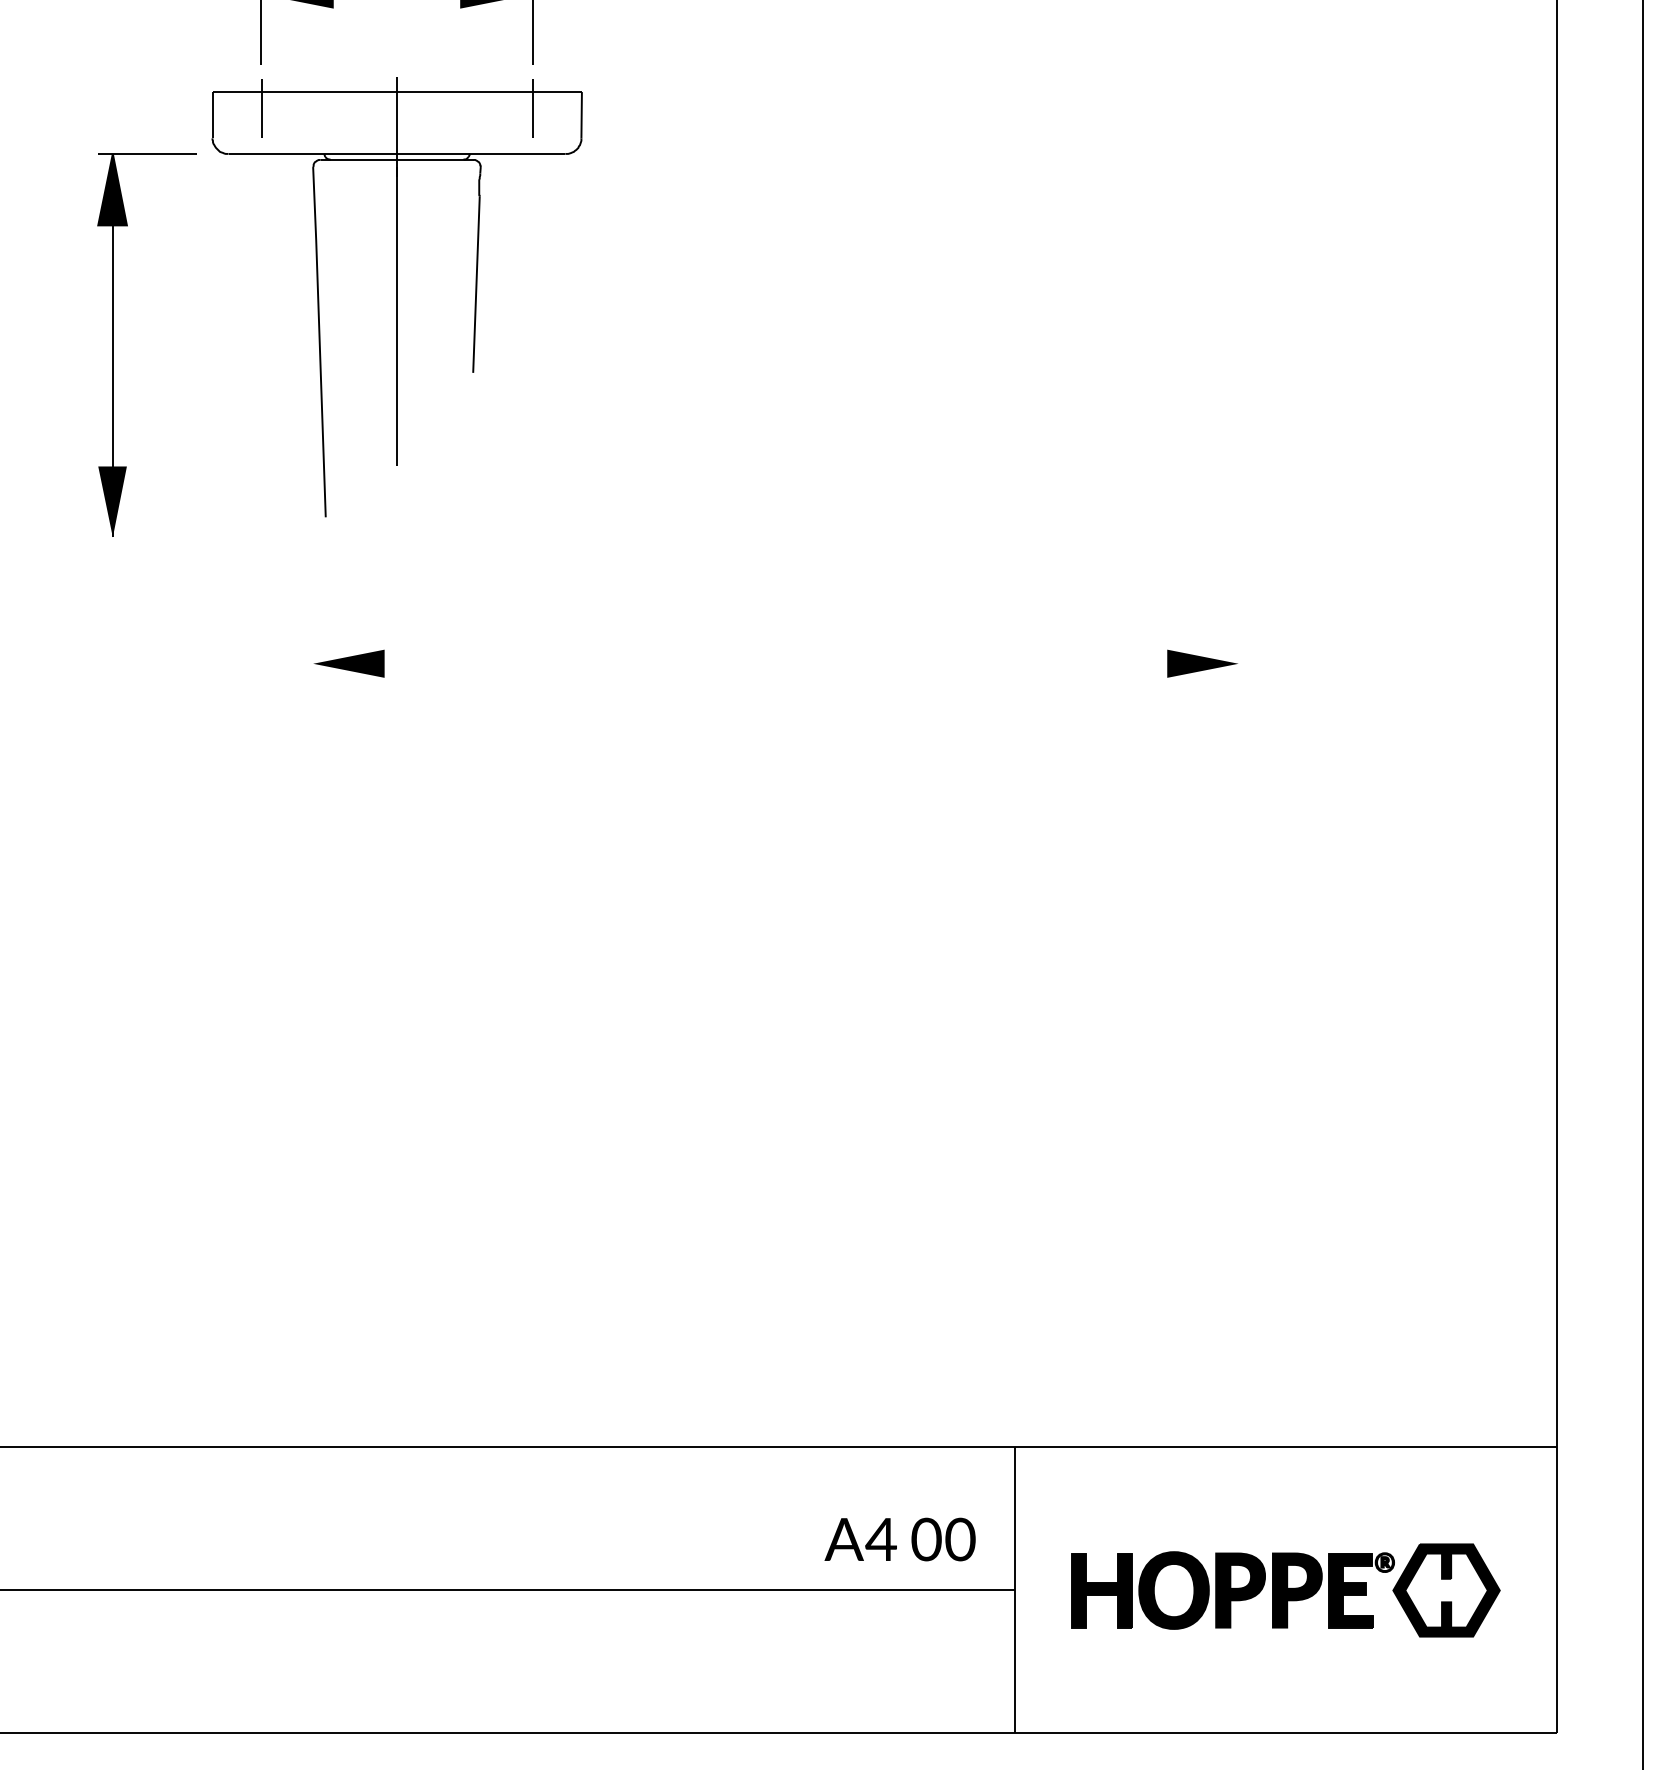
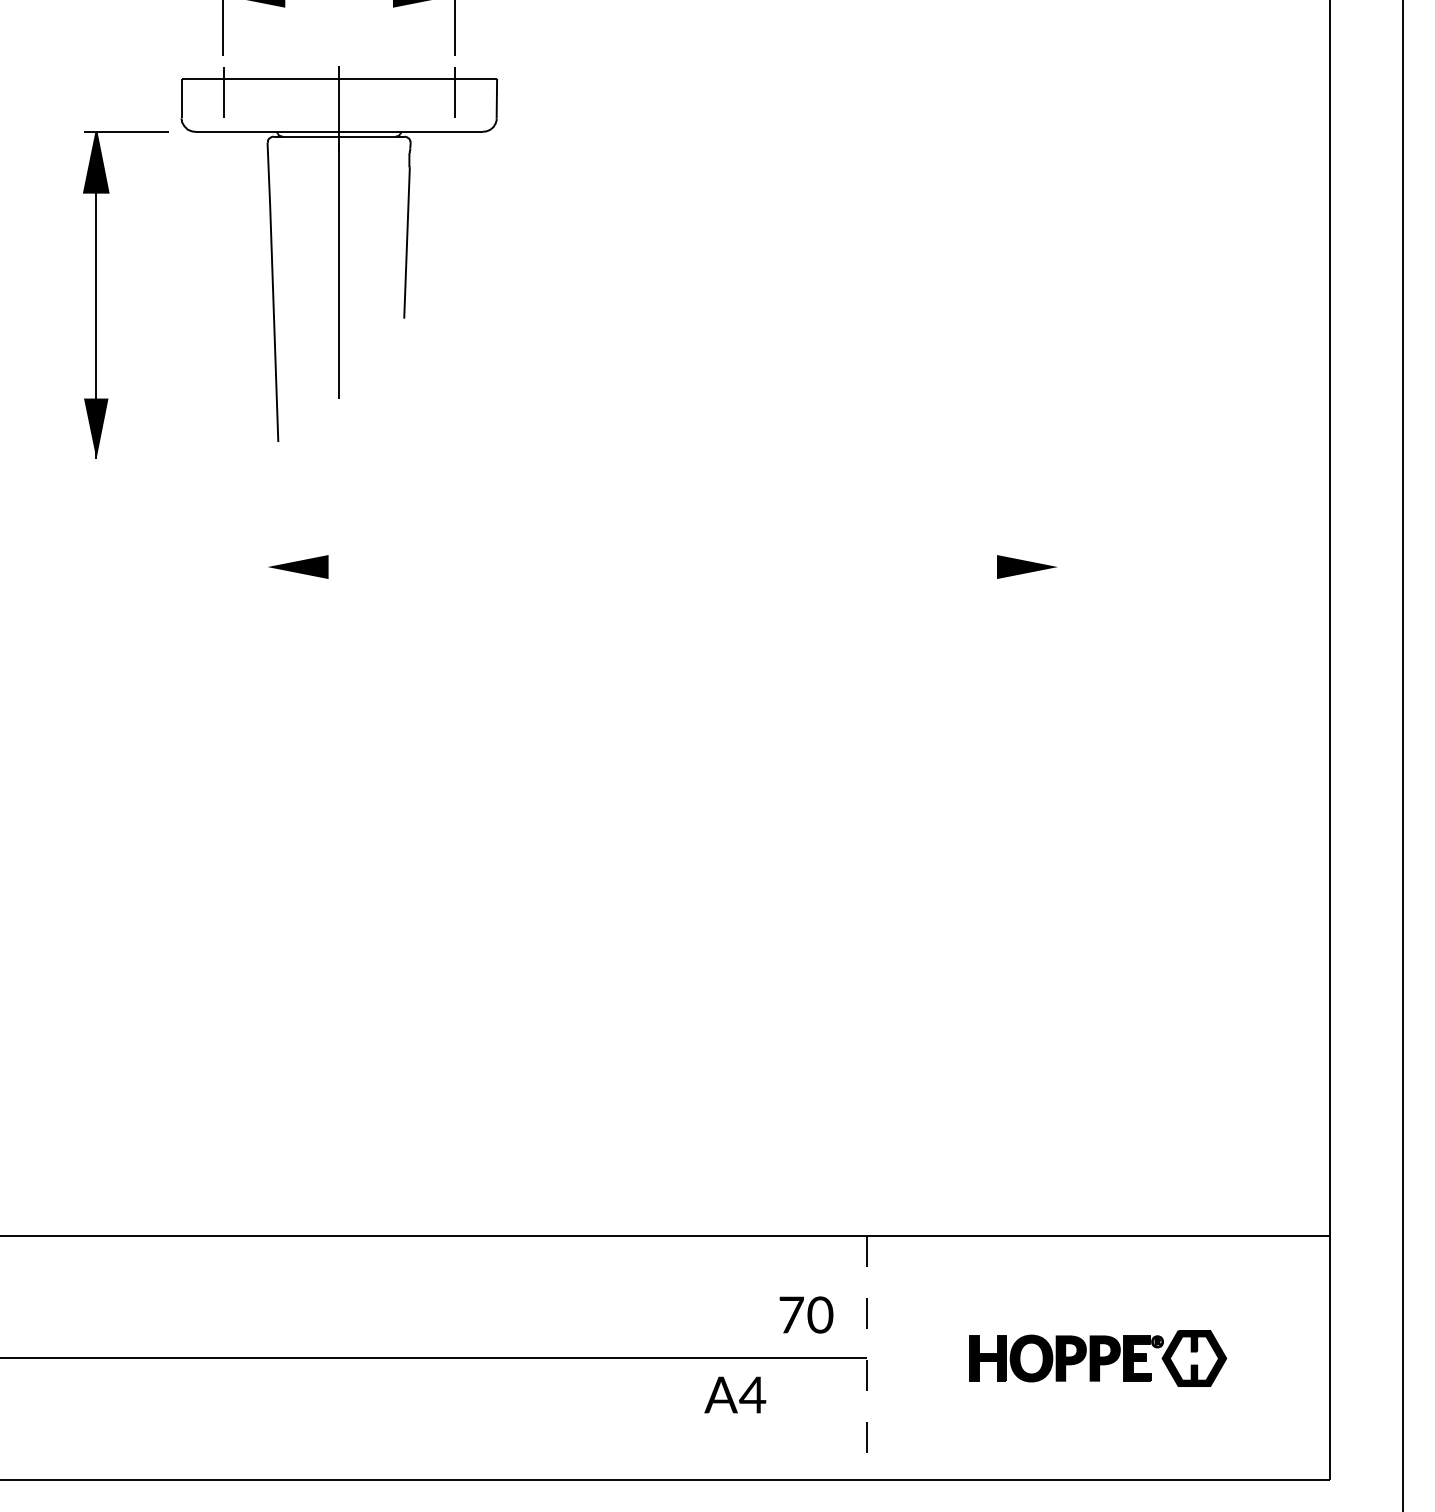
text: (861, 1538) -> (735, 1394), moved
text: (926, 1538) -> (791, 1314), 00 -> 70
line: (1015, 1590) -> (867, 1358), solid -> dashed
part: (1286, 1590) -> (1098, 1358), size x0.7

